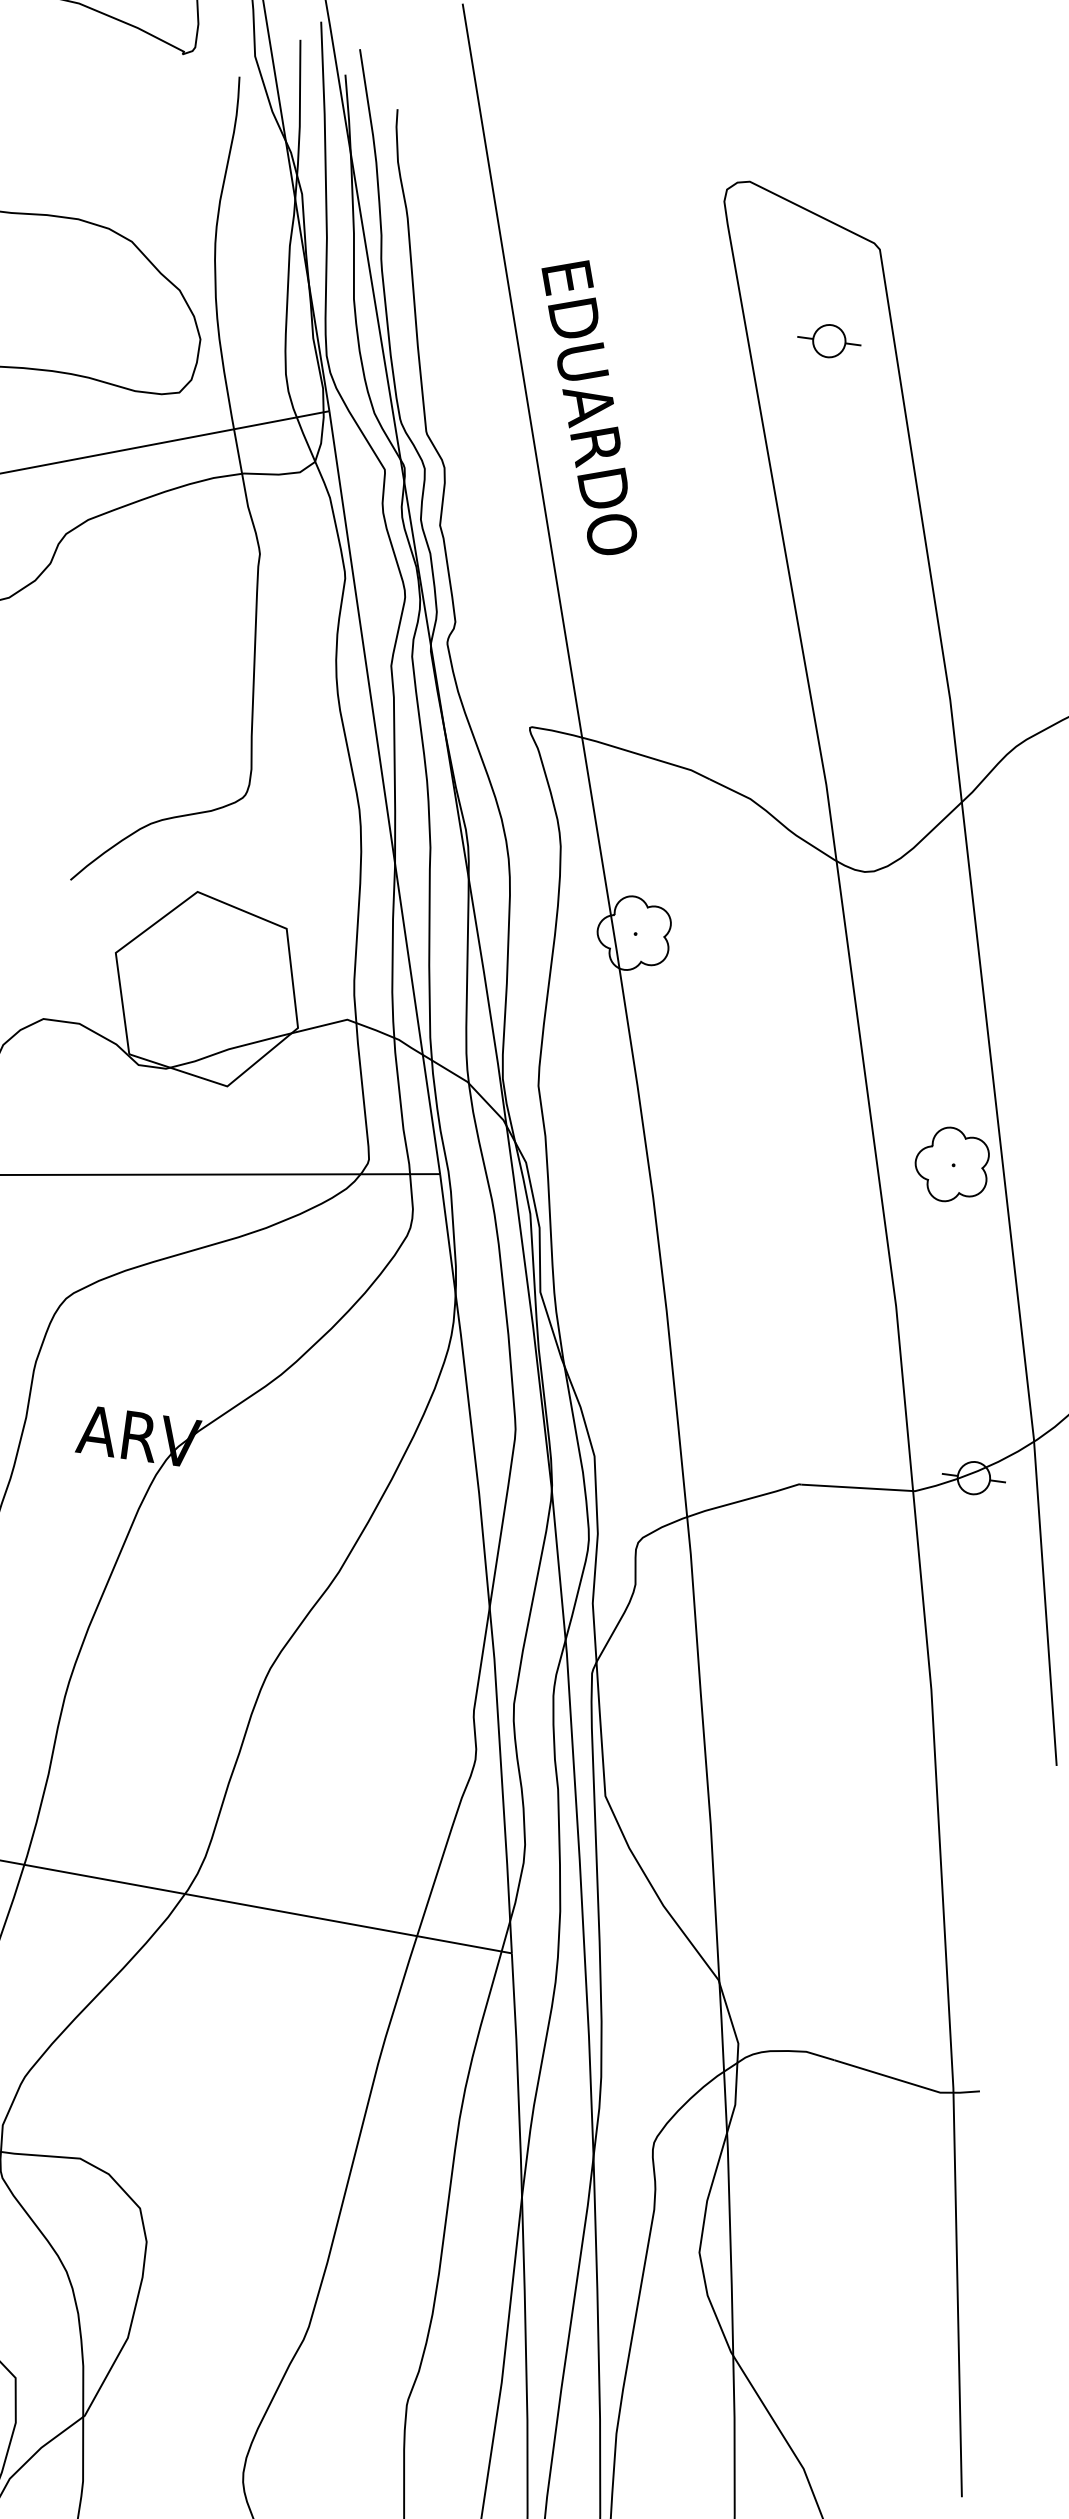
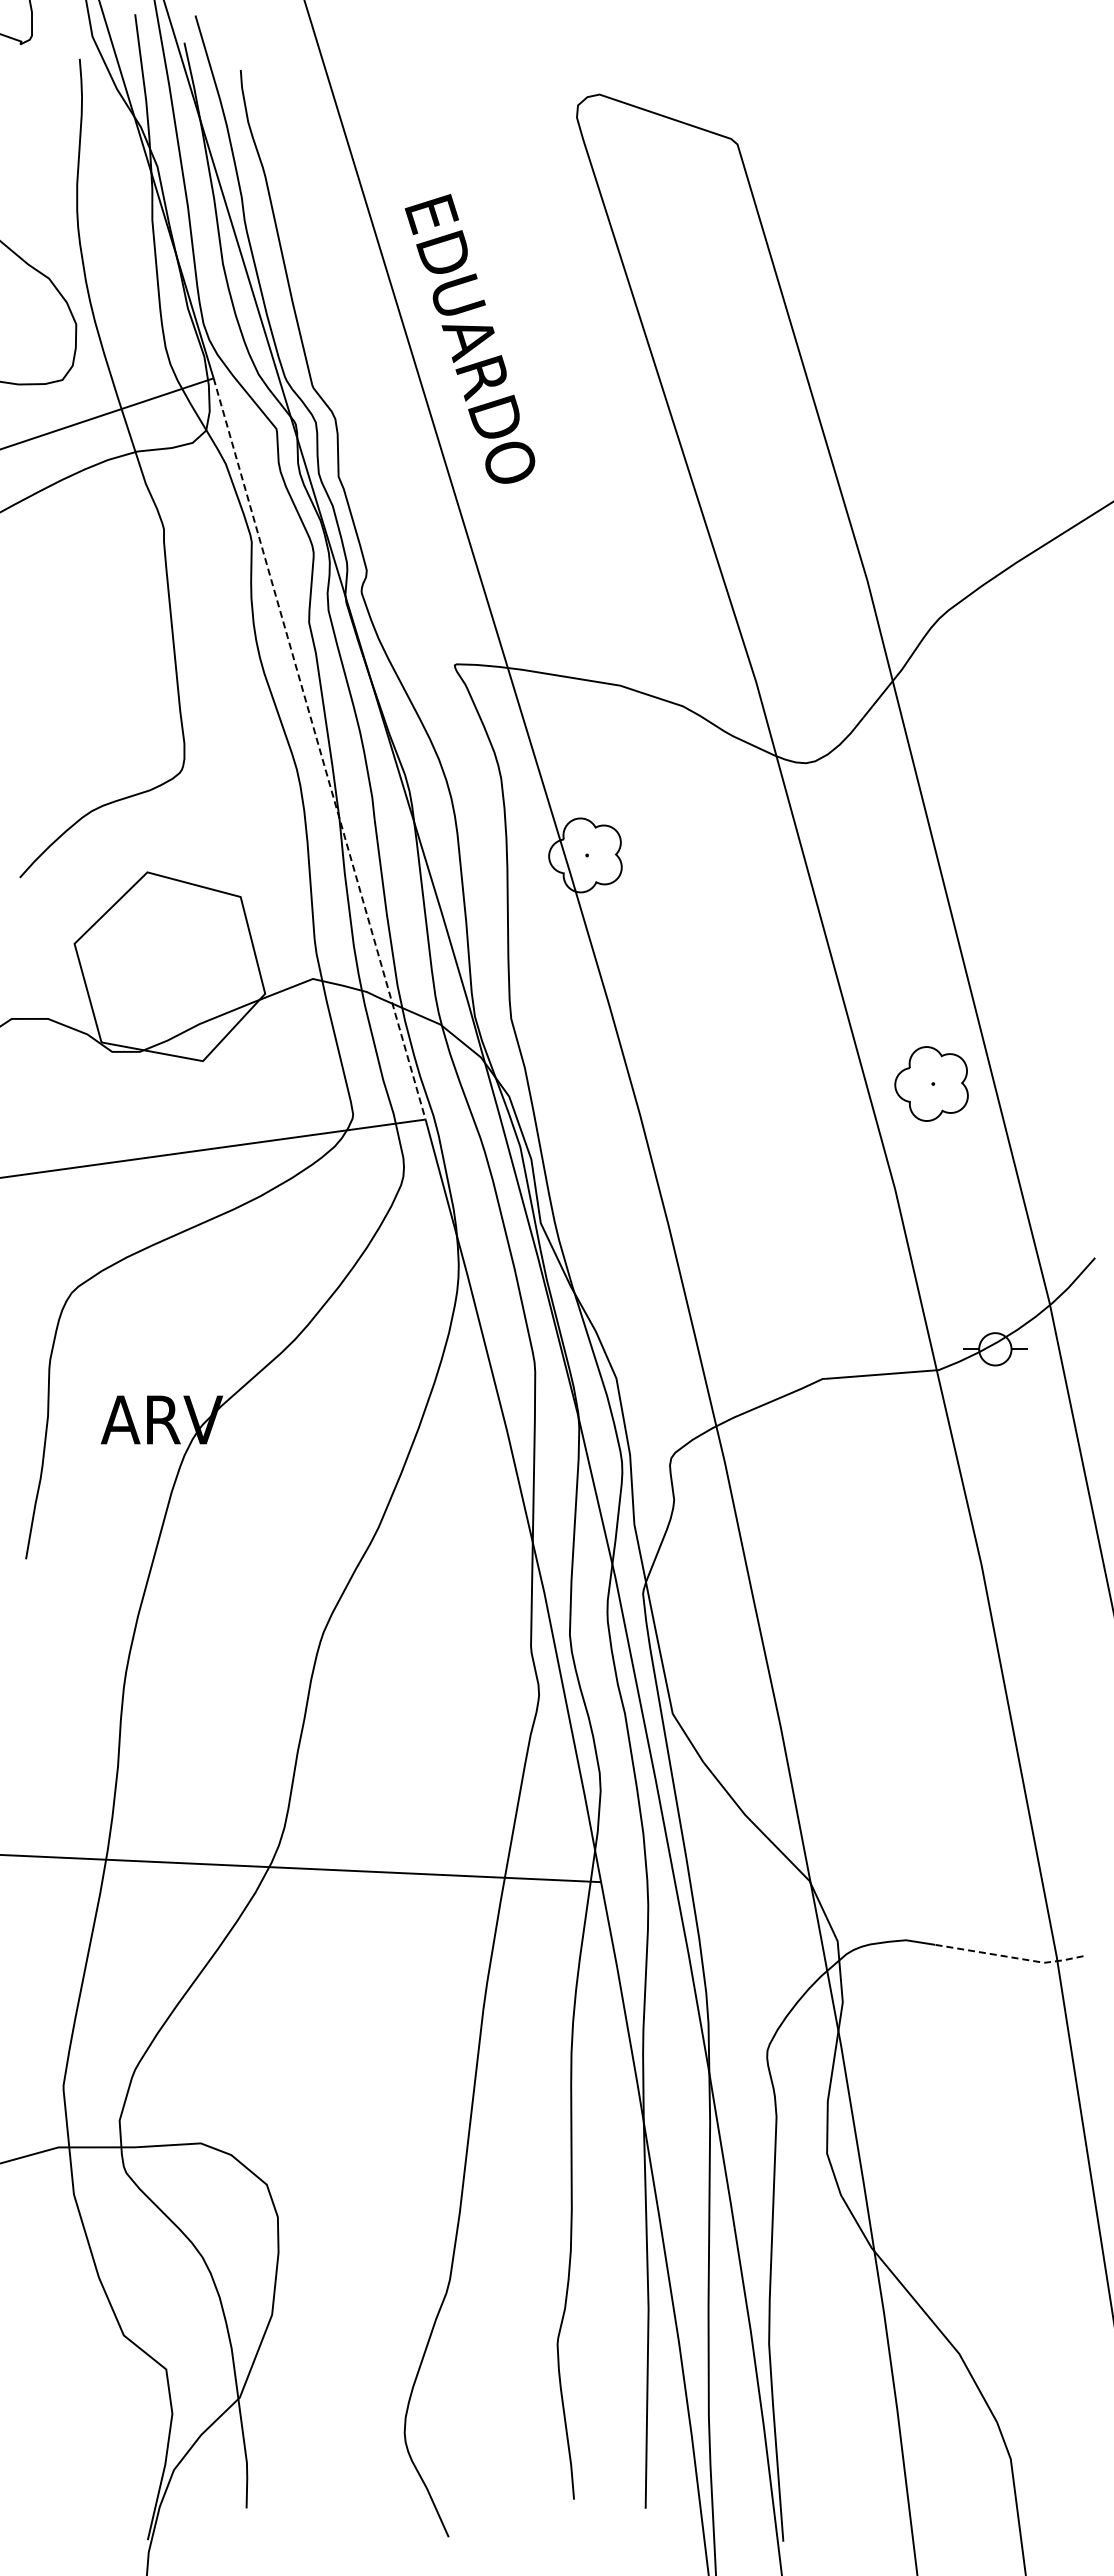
part: (829, 340) -> (699, 241), removed
line: (384, 793) -> (319, 749), solid -> dashed
part: (951, 1164) -> (931, 1083), moved
line: (907, 2082) -> (1010, 1957), solid -> dashed

